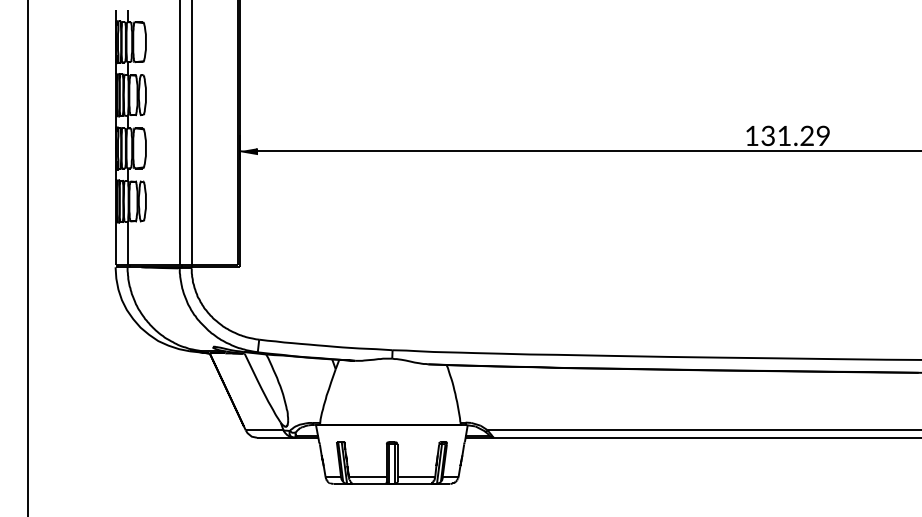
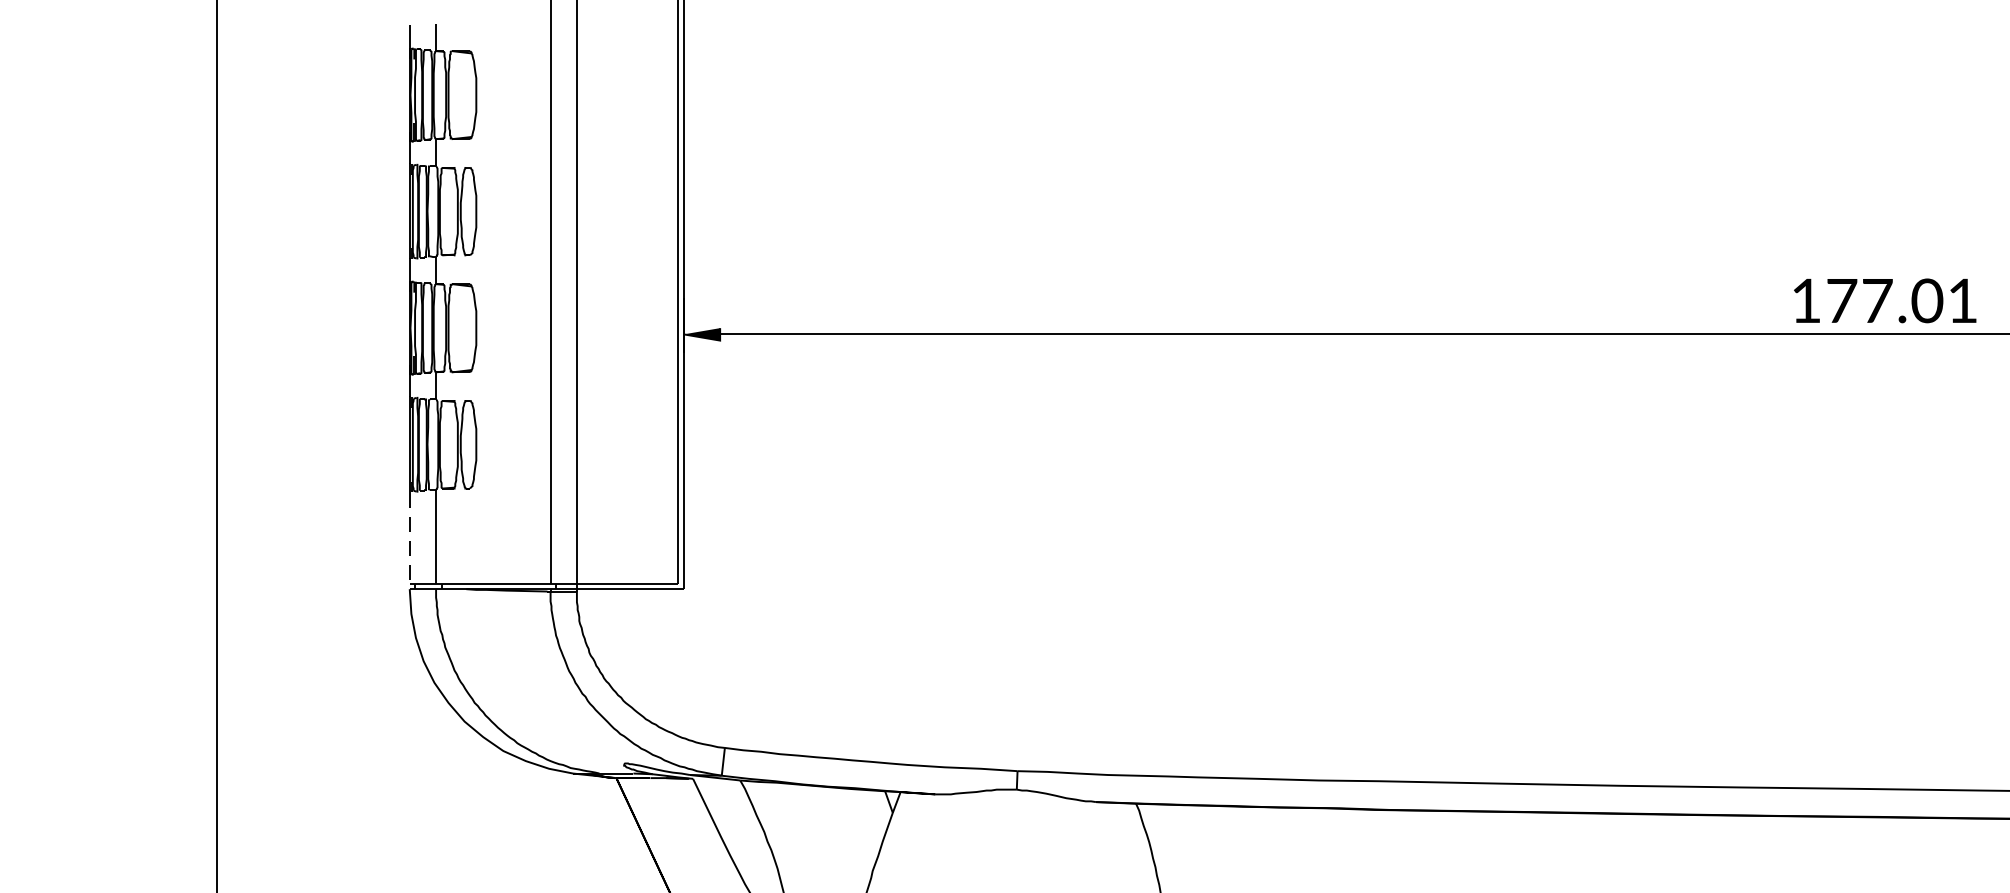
text: (795, 135) -> (1901, 299), 131.29 -> 177.01
line: (115, 244) -> (409, 539), solid -> dashed

